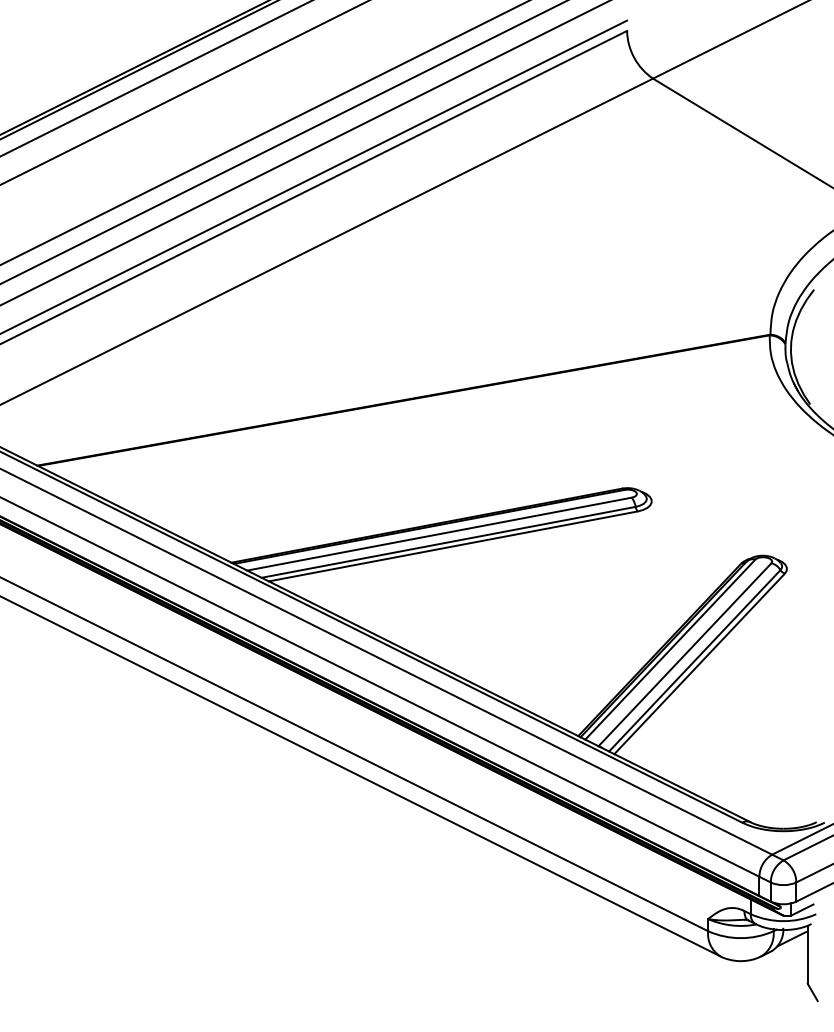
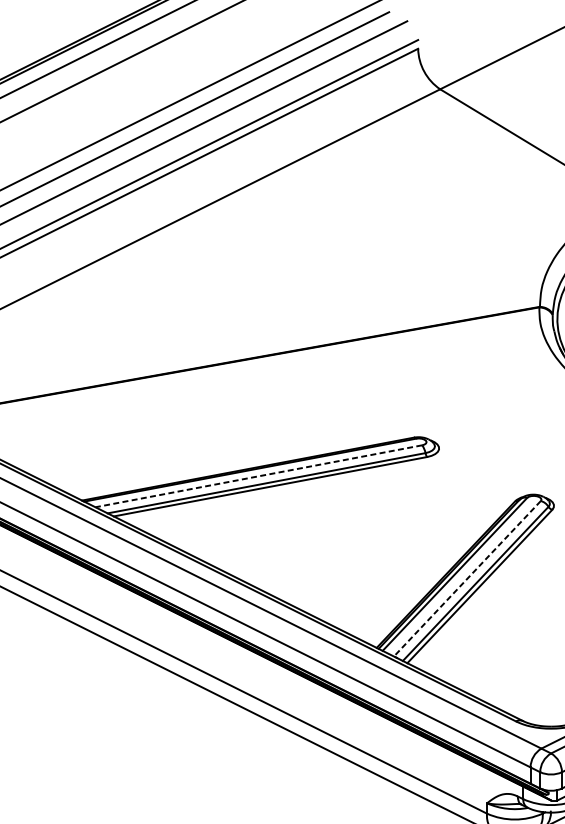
line: (439, 534) -> (258, 476), solid -> dashed
line: (685, 654) -> (467, 578), solid -> dashed

